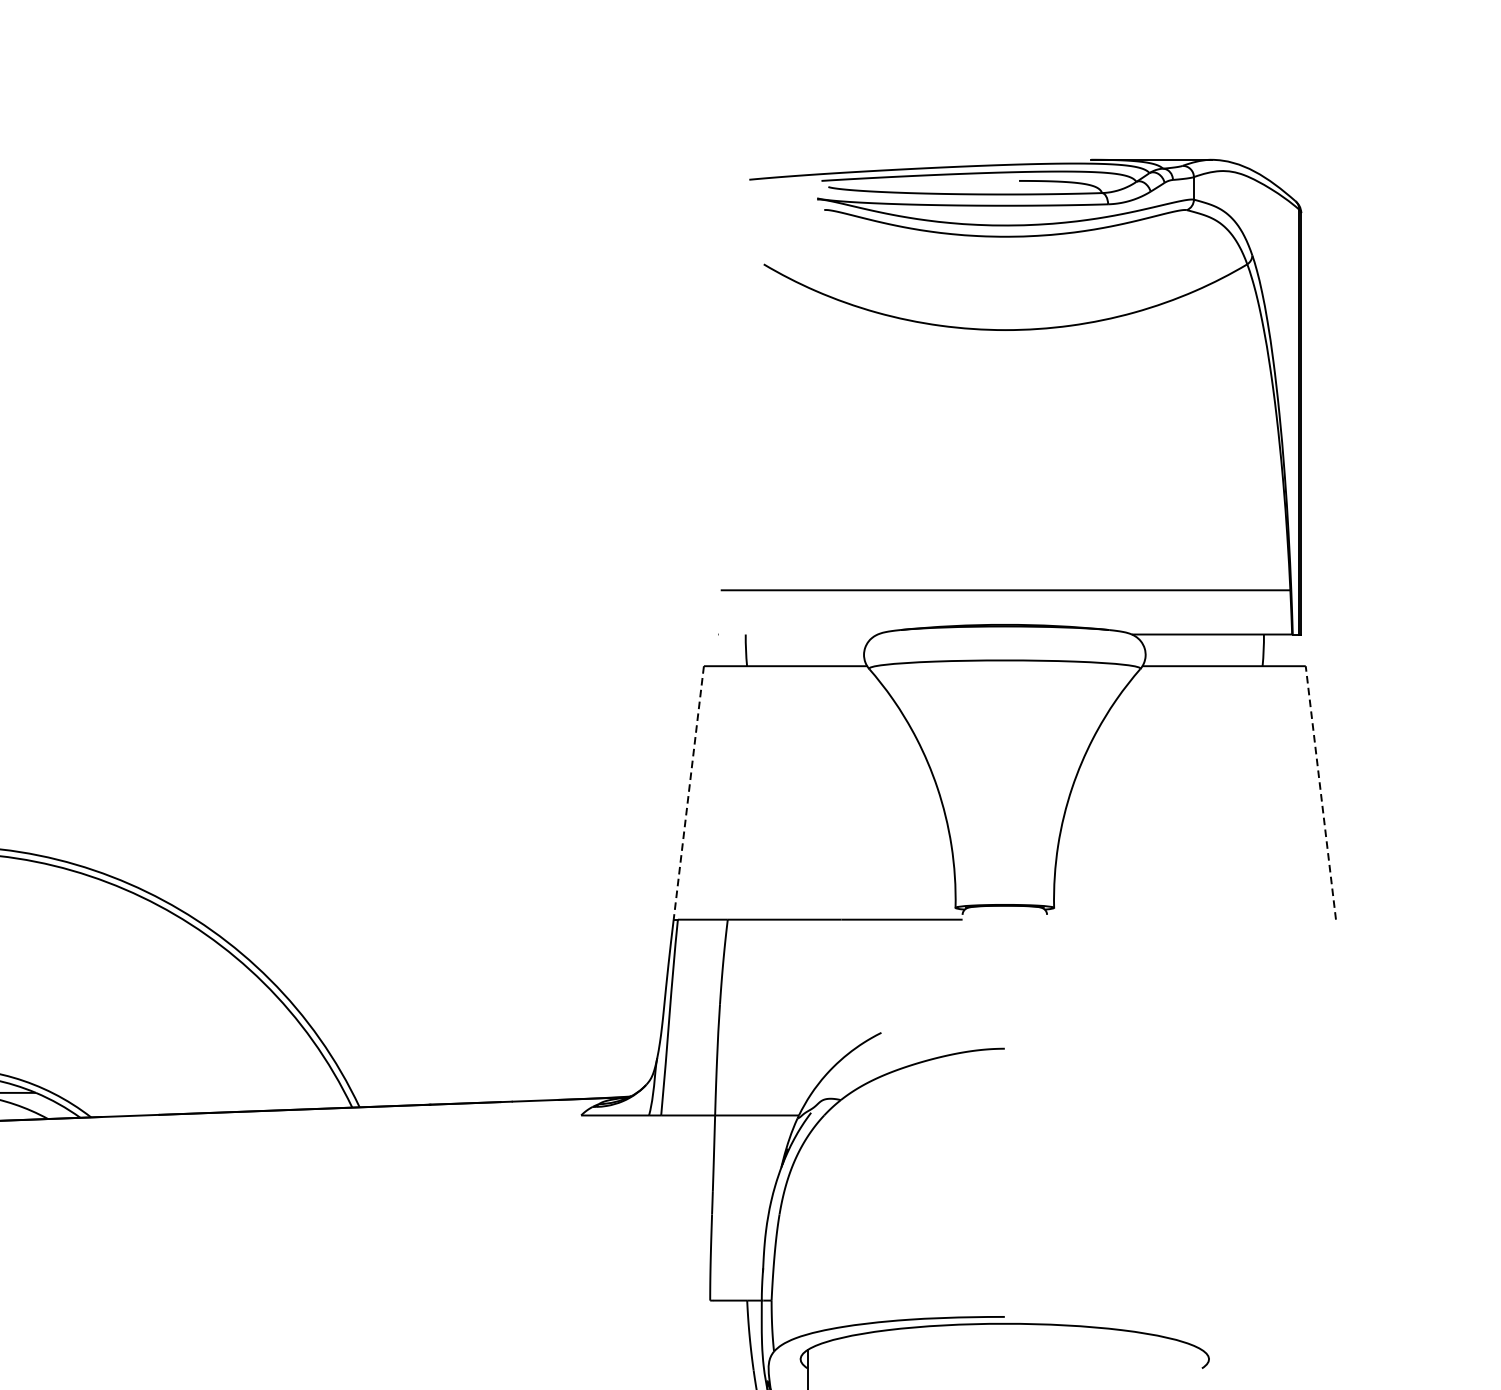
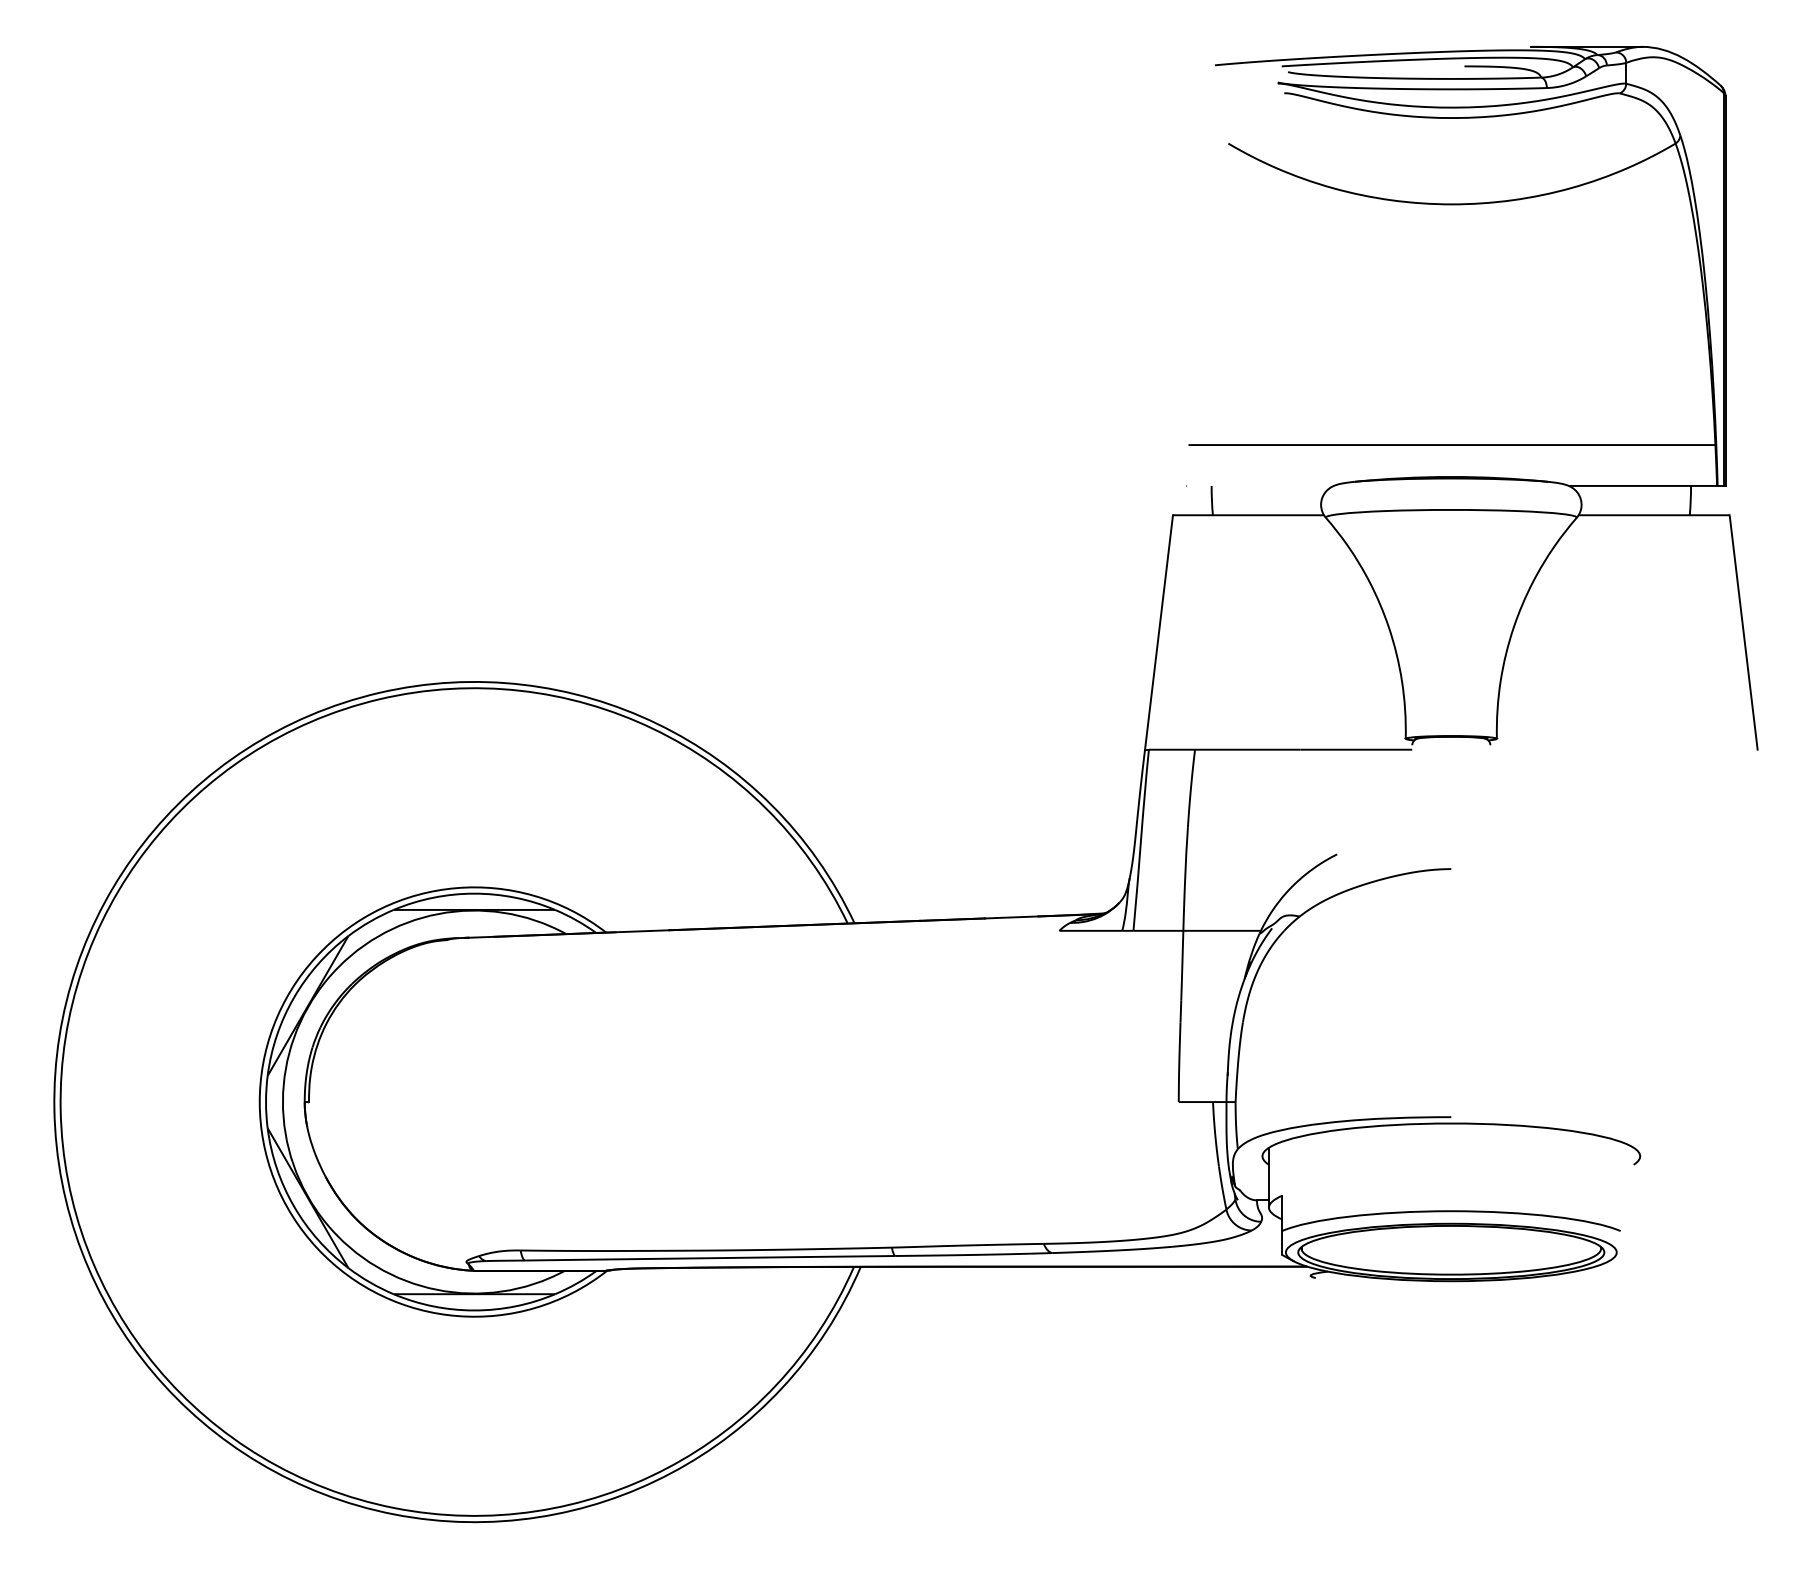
line: (1320, 791) -> (1743, 631), dashed -> solid
line: (688, 792) -> (1158, 632), dashed -> solid

